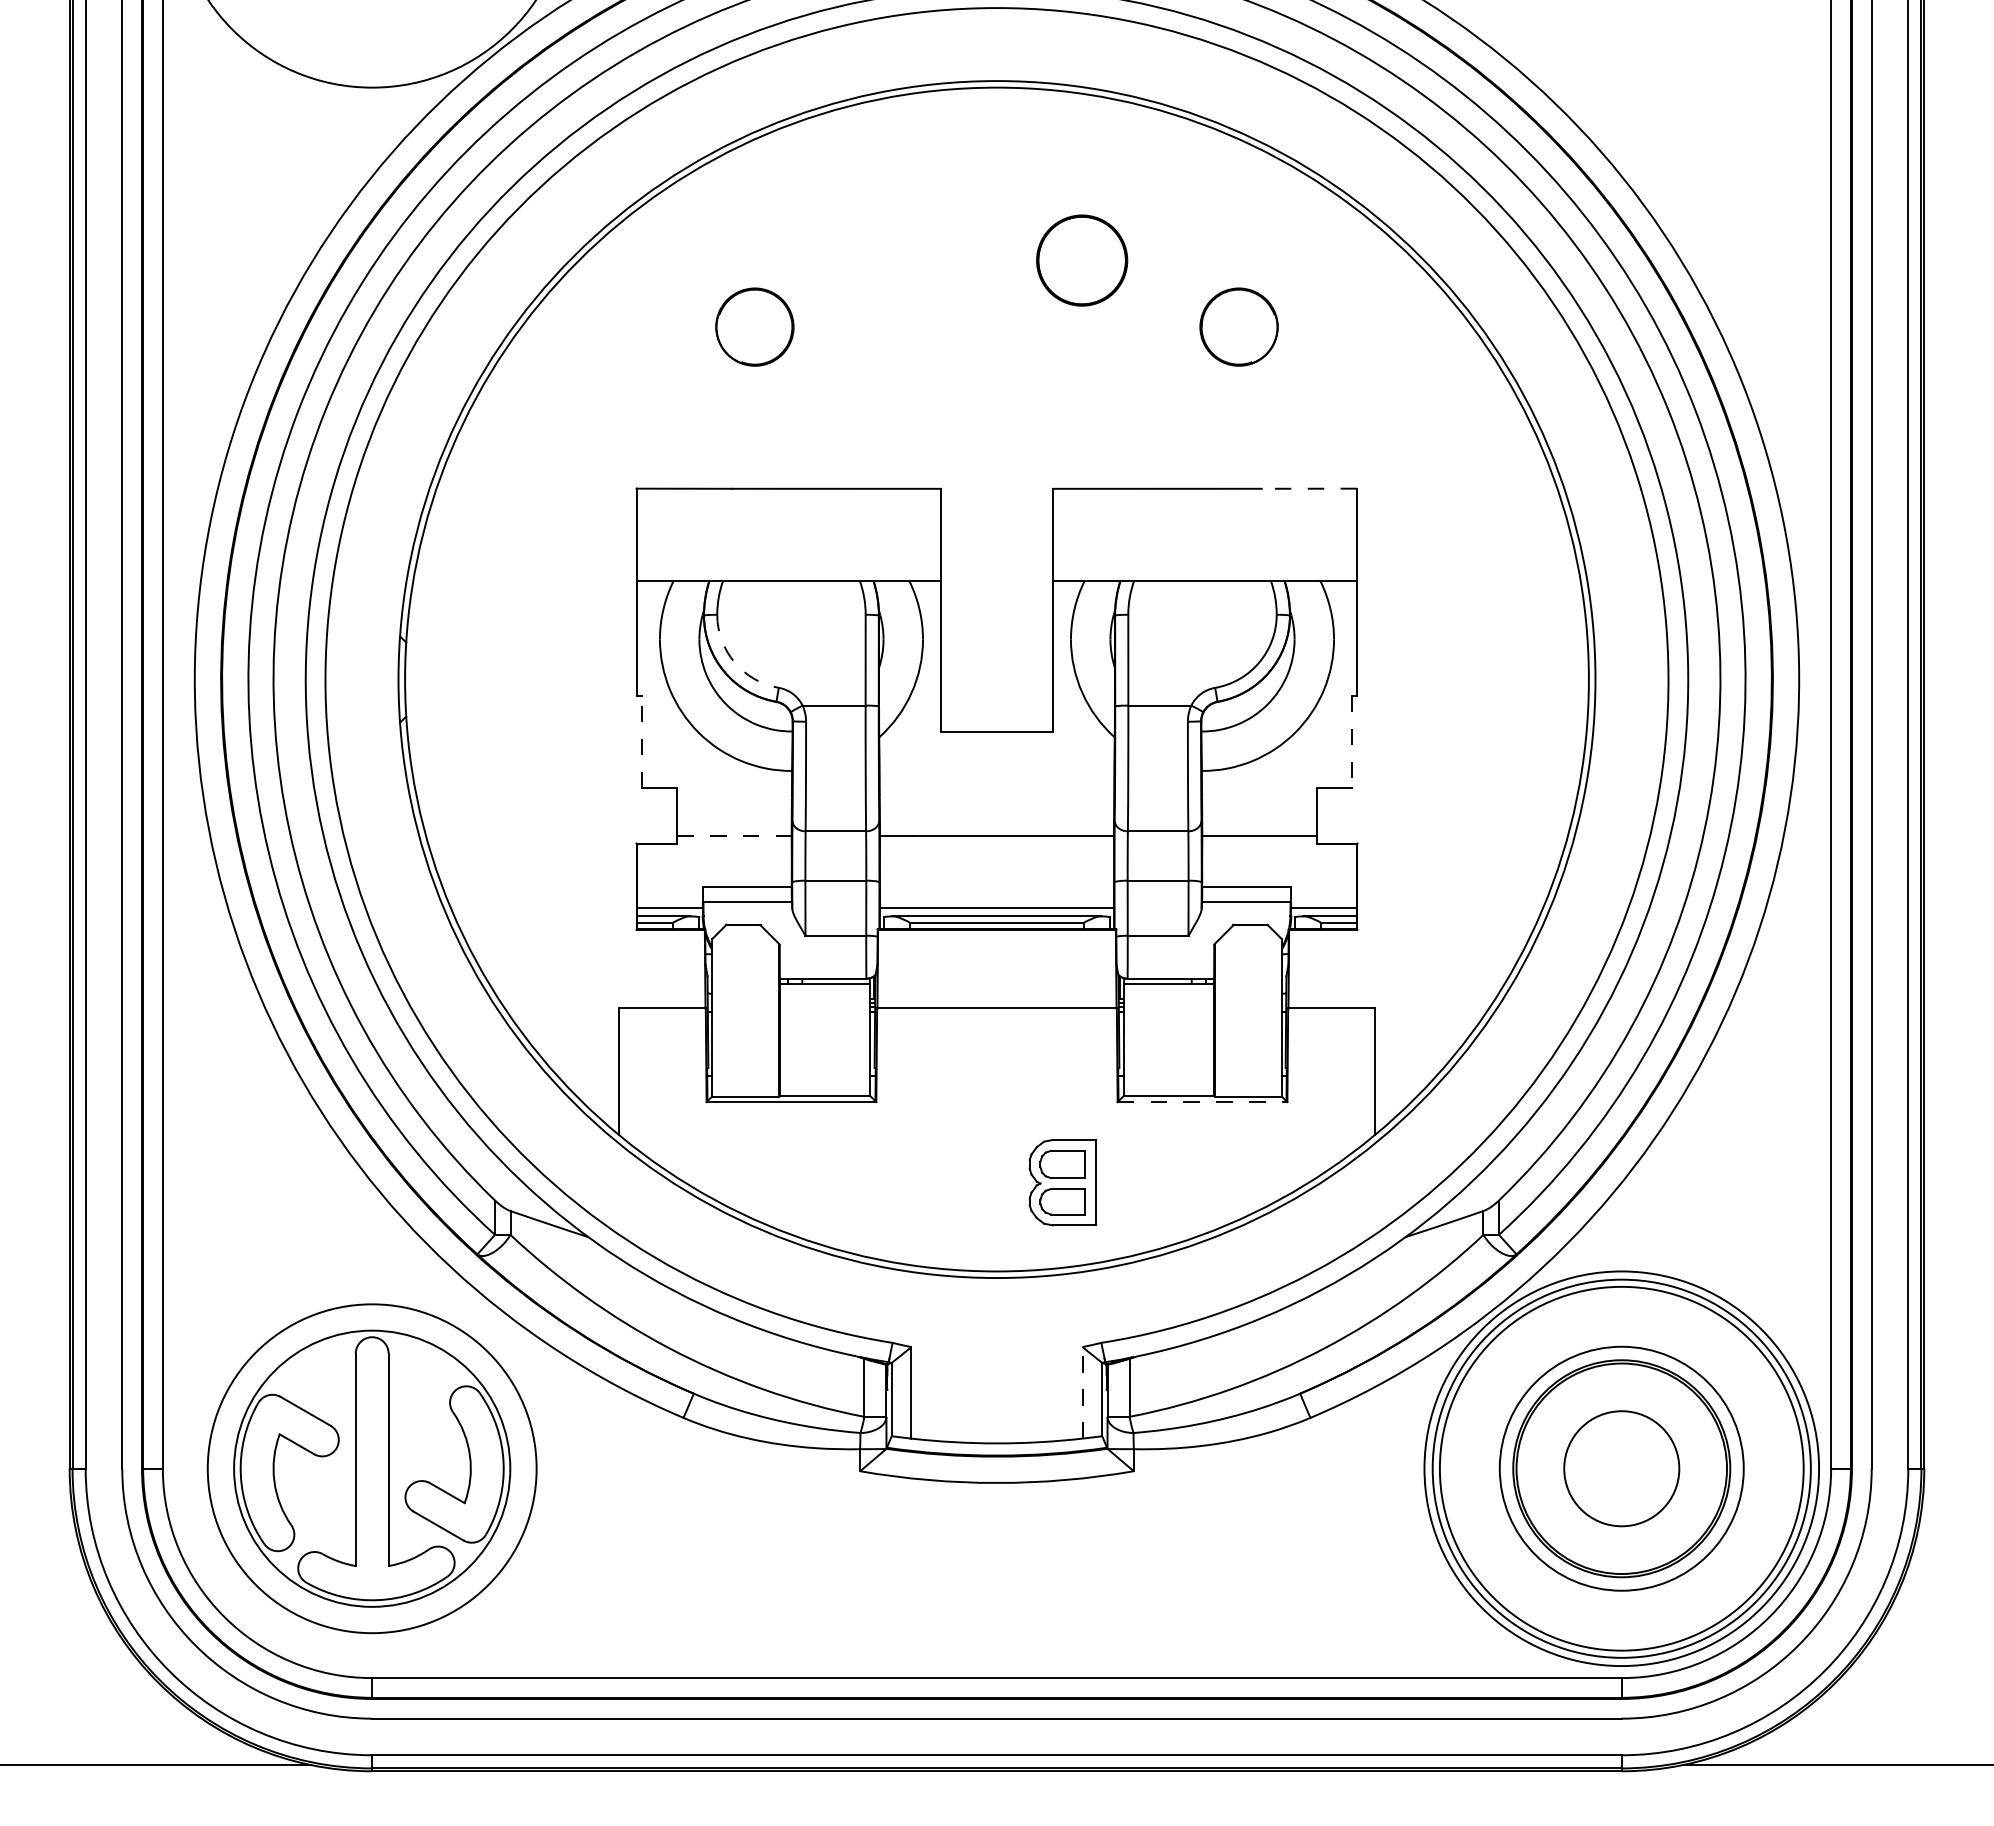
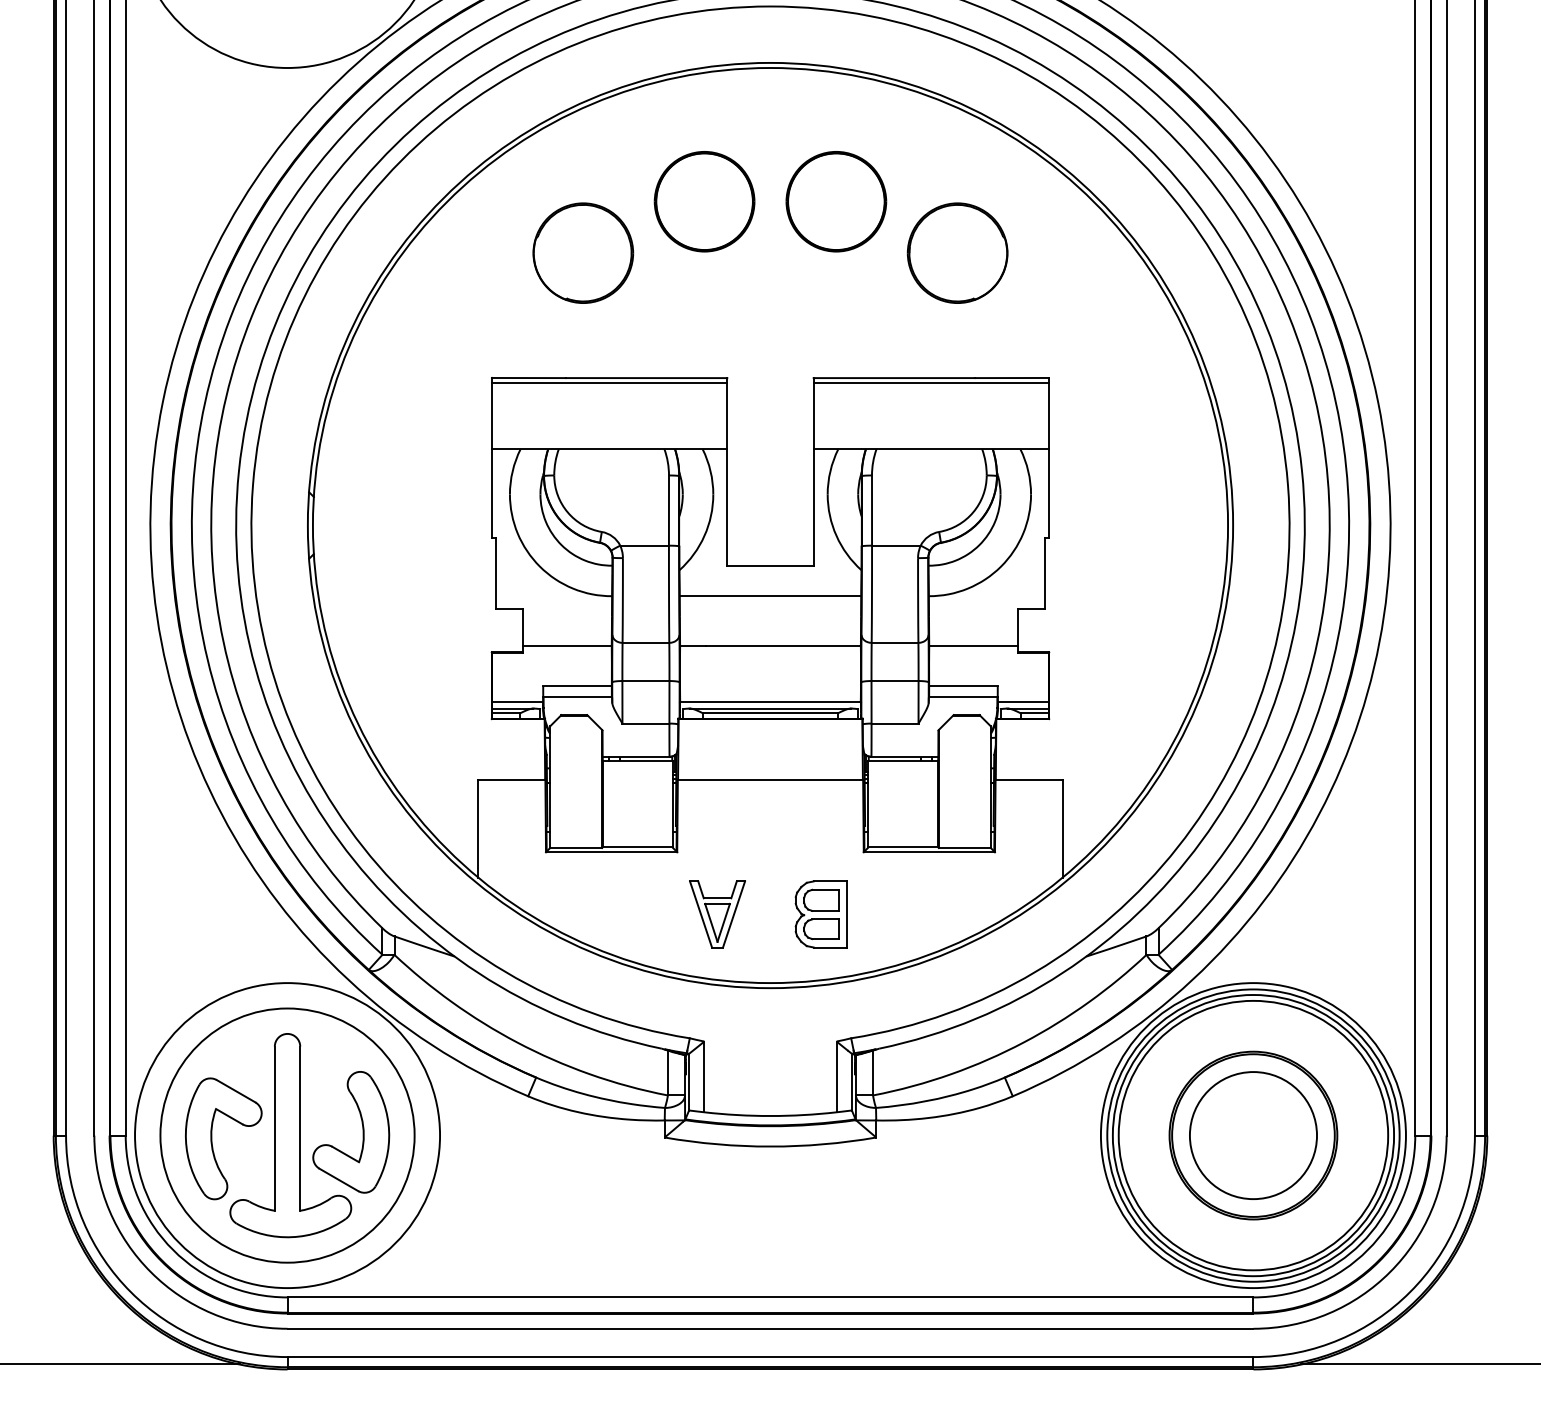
part: (911, 260) -> (704, 201), added
part: (1081, 260) -> (835, 201), size x1.43
part: (754, 326) -> (583, 252), size x1.67
part: (1238, 326) -> (957, 252), size x1.67
line: (1309, 488) -> (1012, 377), dashed -> solid
line: (788, 495) -> (609, 383), added
line: (1204, 495) -> (930, 383), added
arc: (734, 662) -> (567, 512), dashed -> solid
line: (641, 741) -> (495, 573), dashed -> solid
line: (1352, 742) -> (1045, 574), dashed -> solid
line: (996, 770) -> (770, 595), added
line: (734, 835) -> (567, 646), dashed -> solid
line: (1202, 1102) -> (929, 852), dashed -> solid
part: (928, 1182) -> (717, 914), added
line: (1082, 1392) -> (836, 1076), dashed -> solid
circle: (371, 1468) -> (286, 1135), size x1.43
circle: (1621, 1468) -> (1253, 1135), size x1.43
circle: (1621, 1468) -> (1253, 1135), size x1.43

